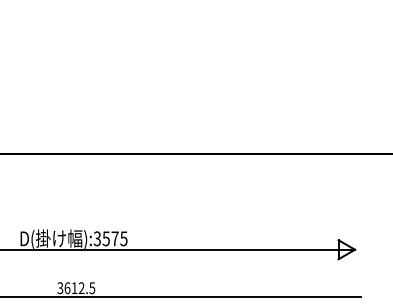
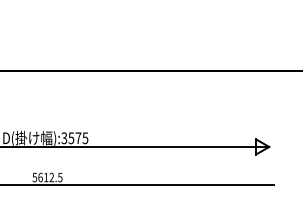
text: (60, 287) -> (35, 176), 3612.5 -> 5612.5

